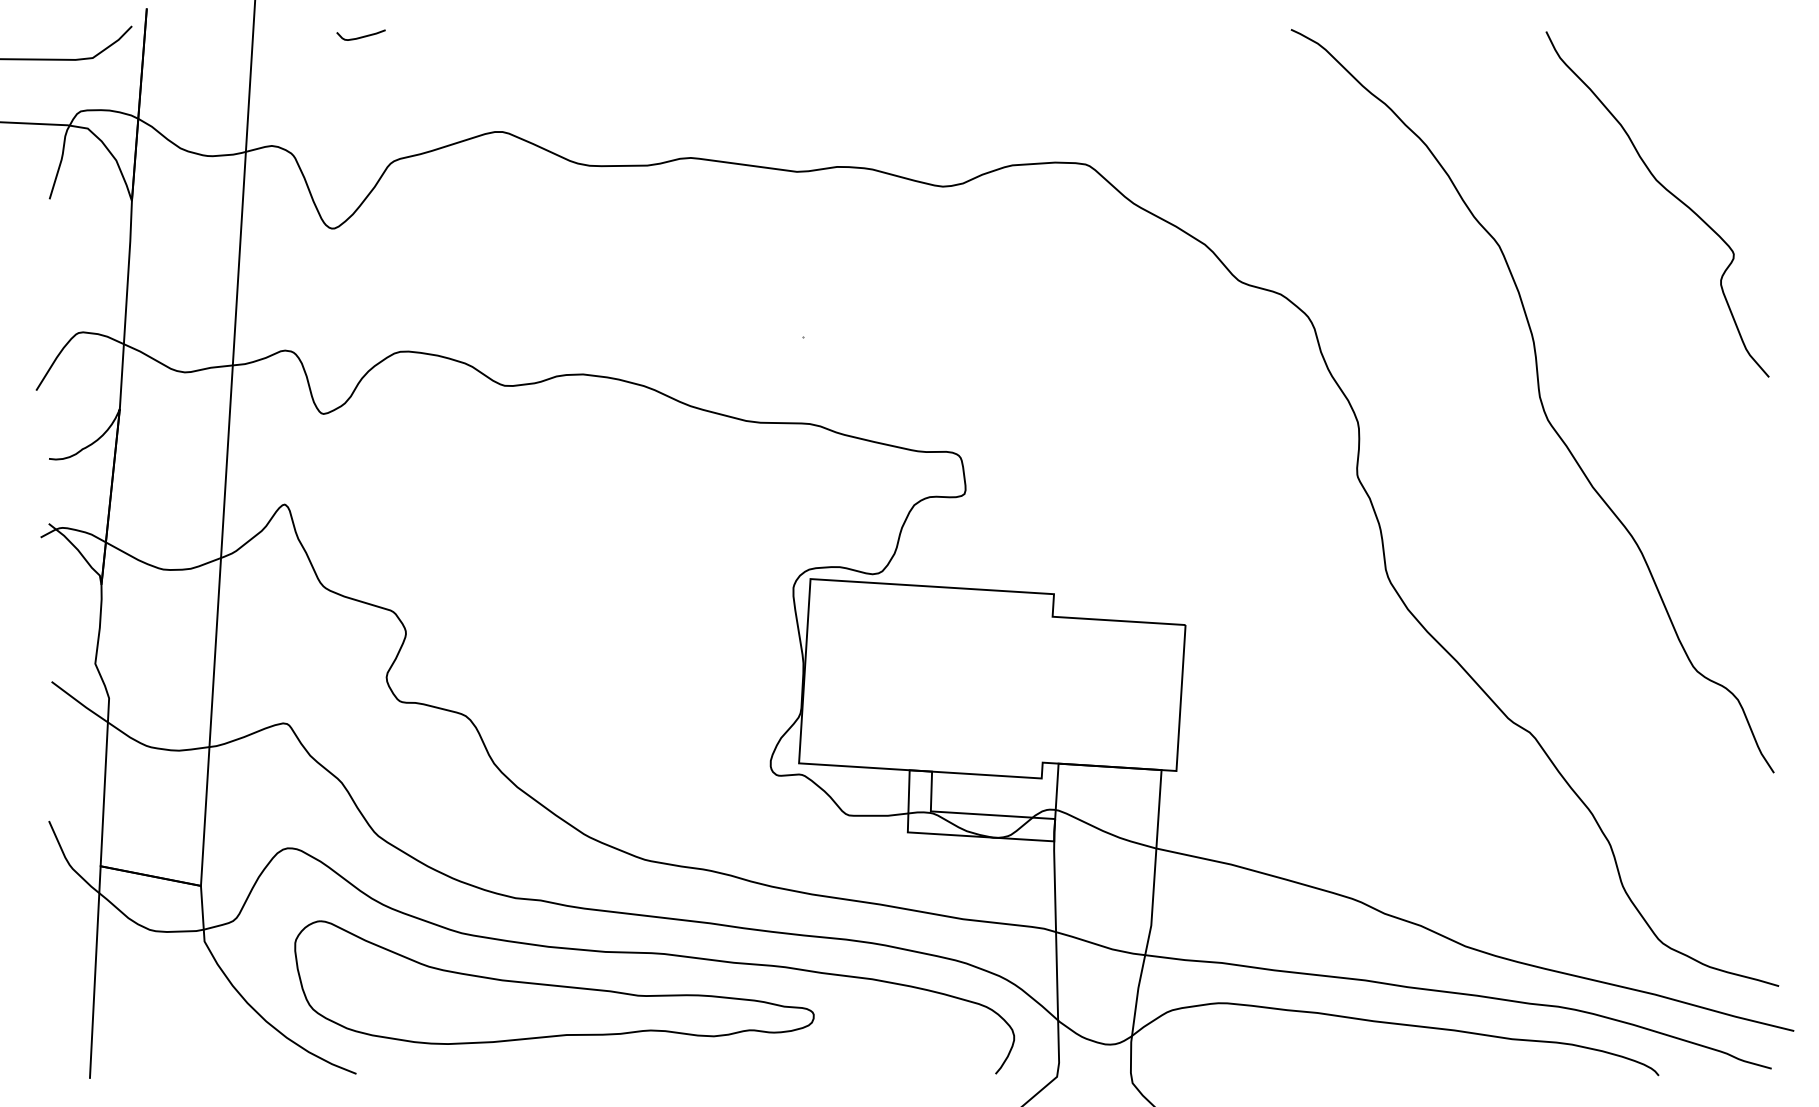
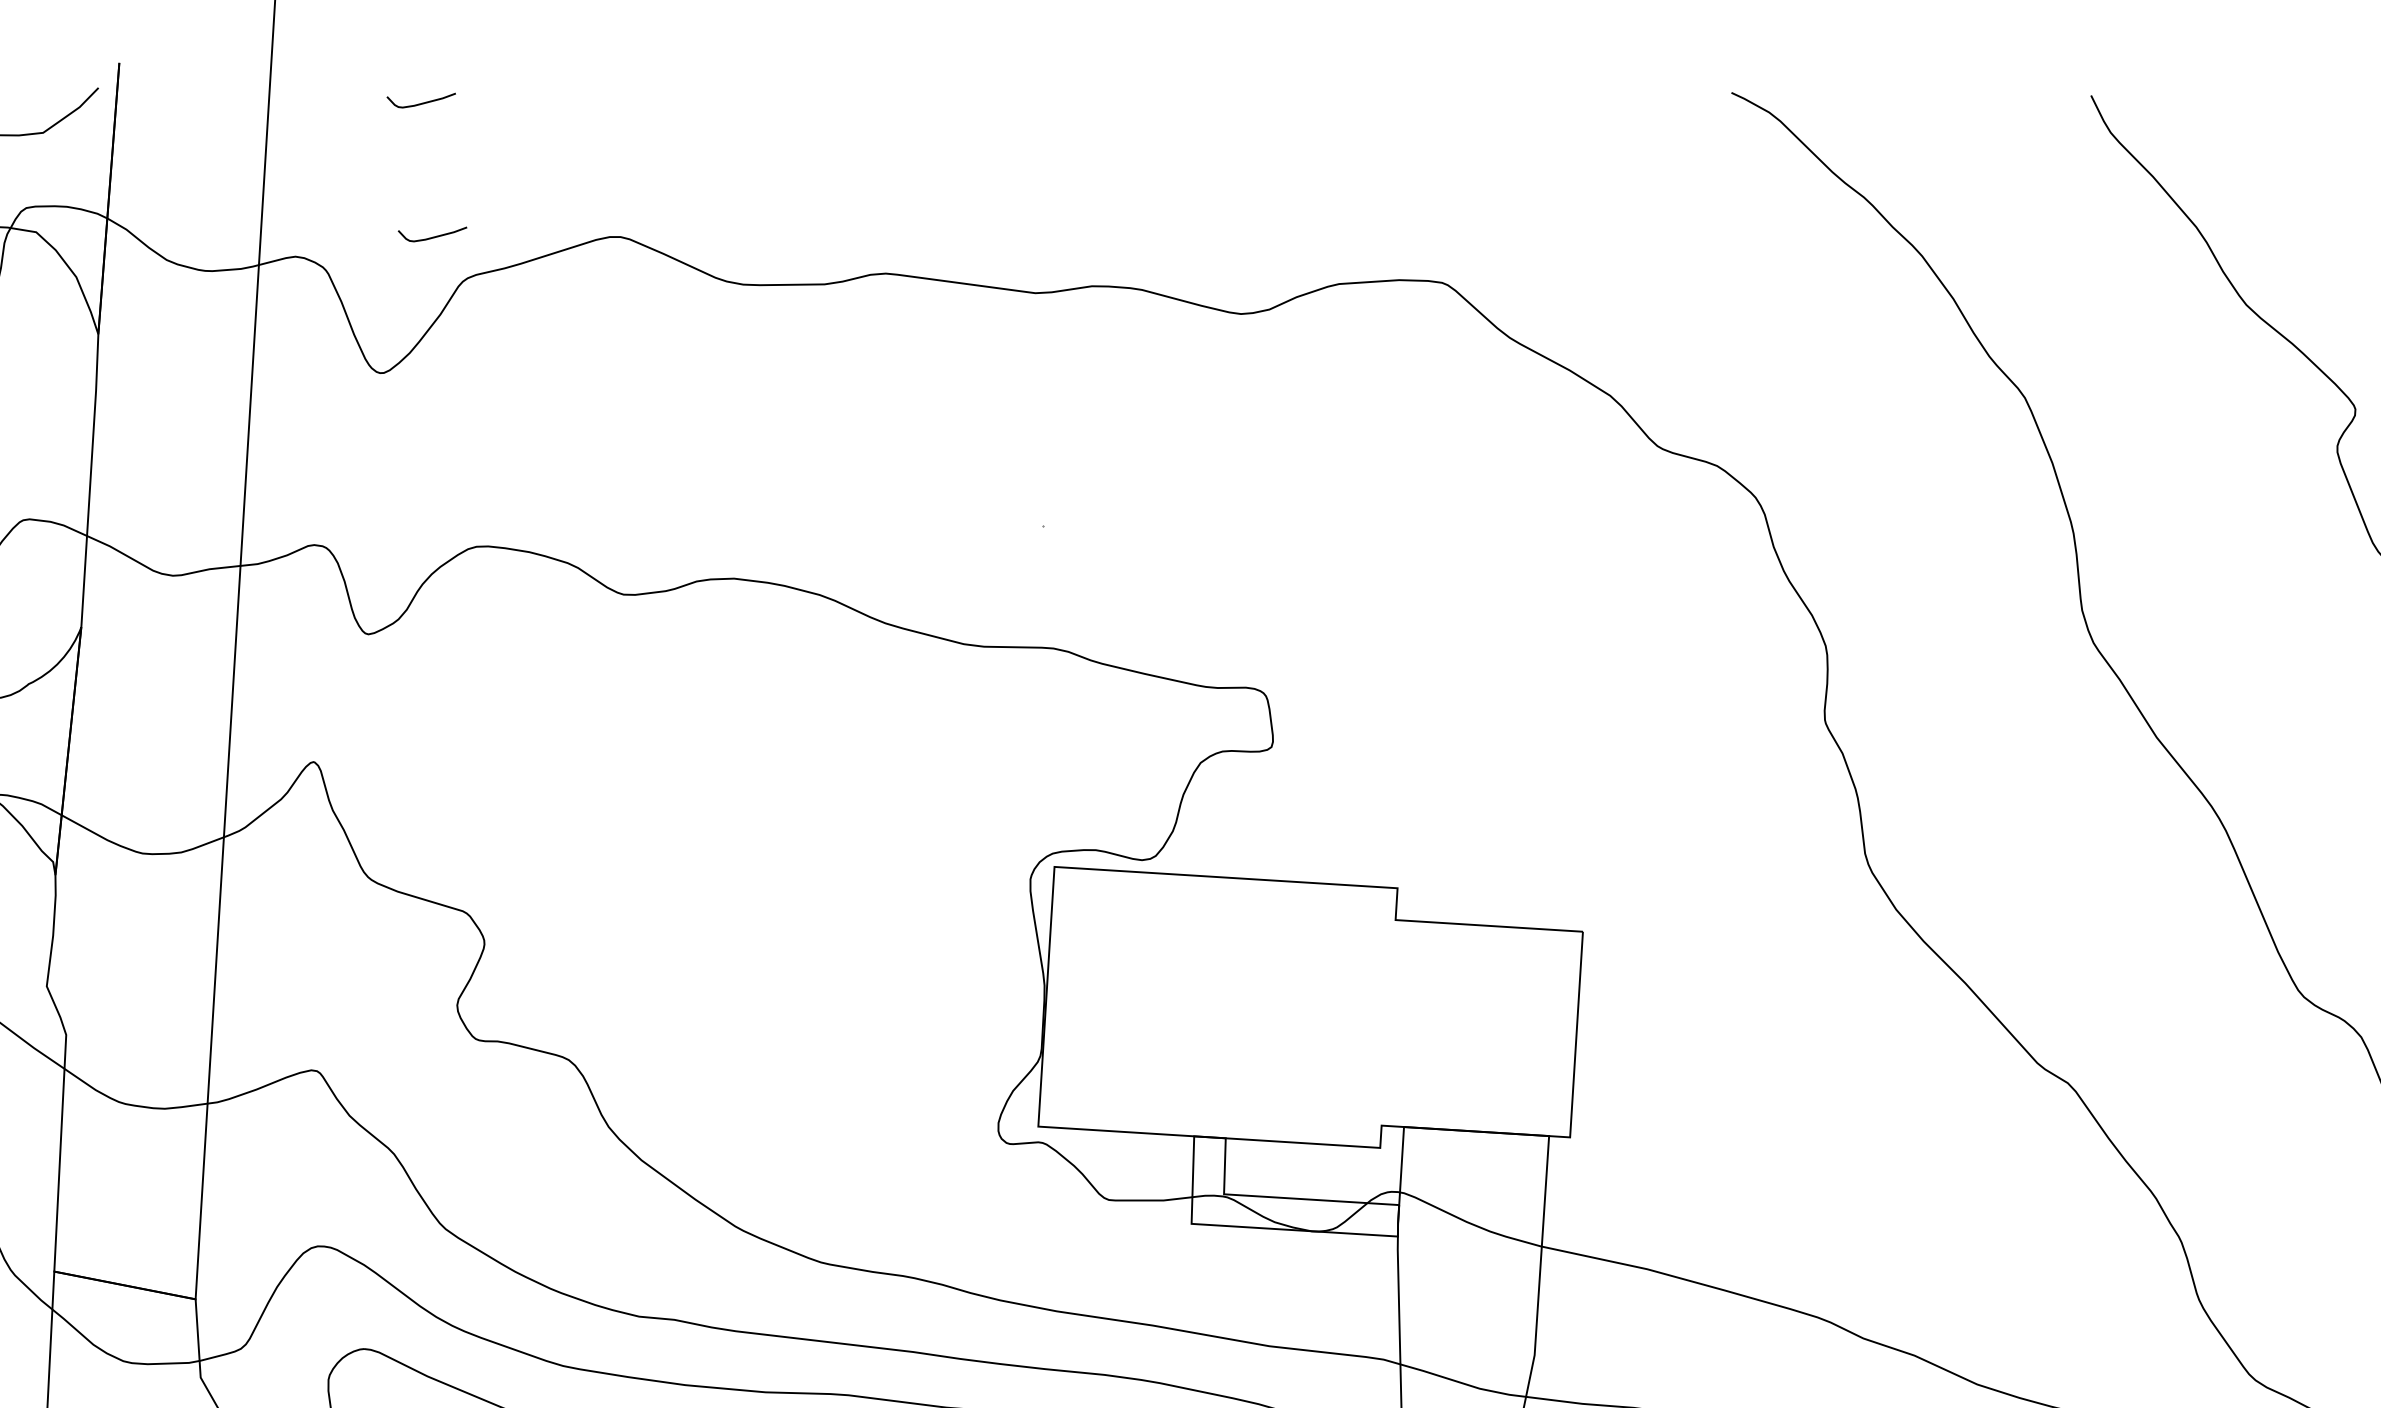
curve: (368, 131) -> (431, 236), added

